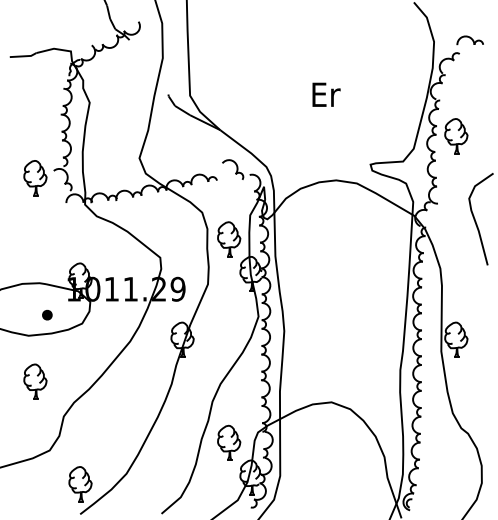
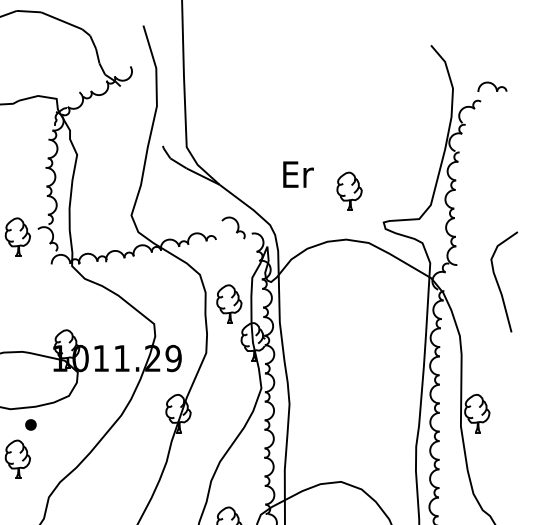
text: (326, 94) -> (298, 174), moved
part: (456, 136) -> (349, 191), moved
part: (47, 314) -> (31, 424), moved

